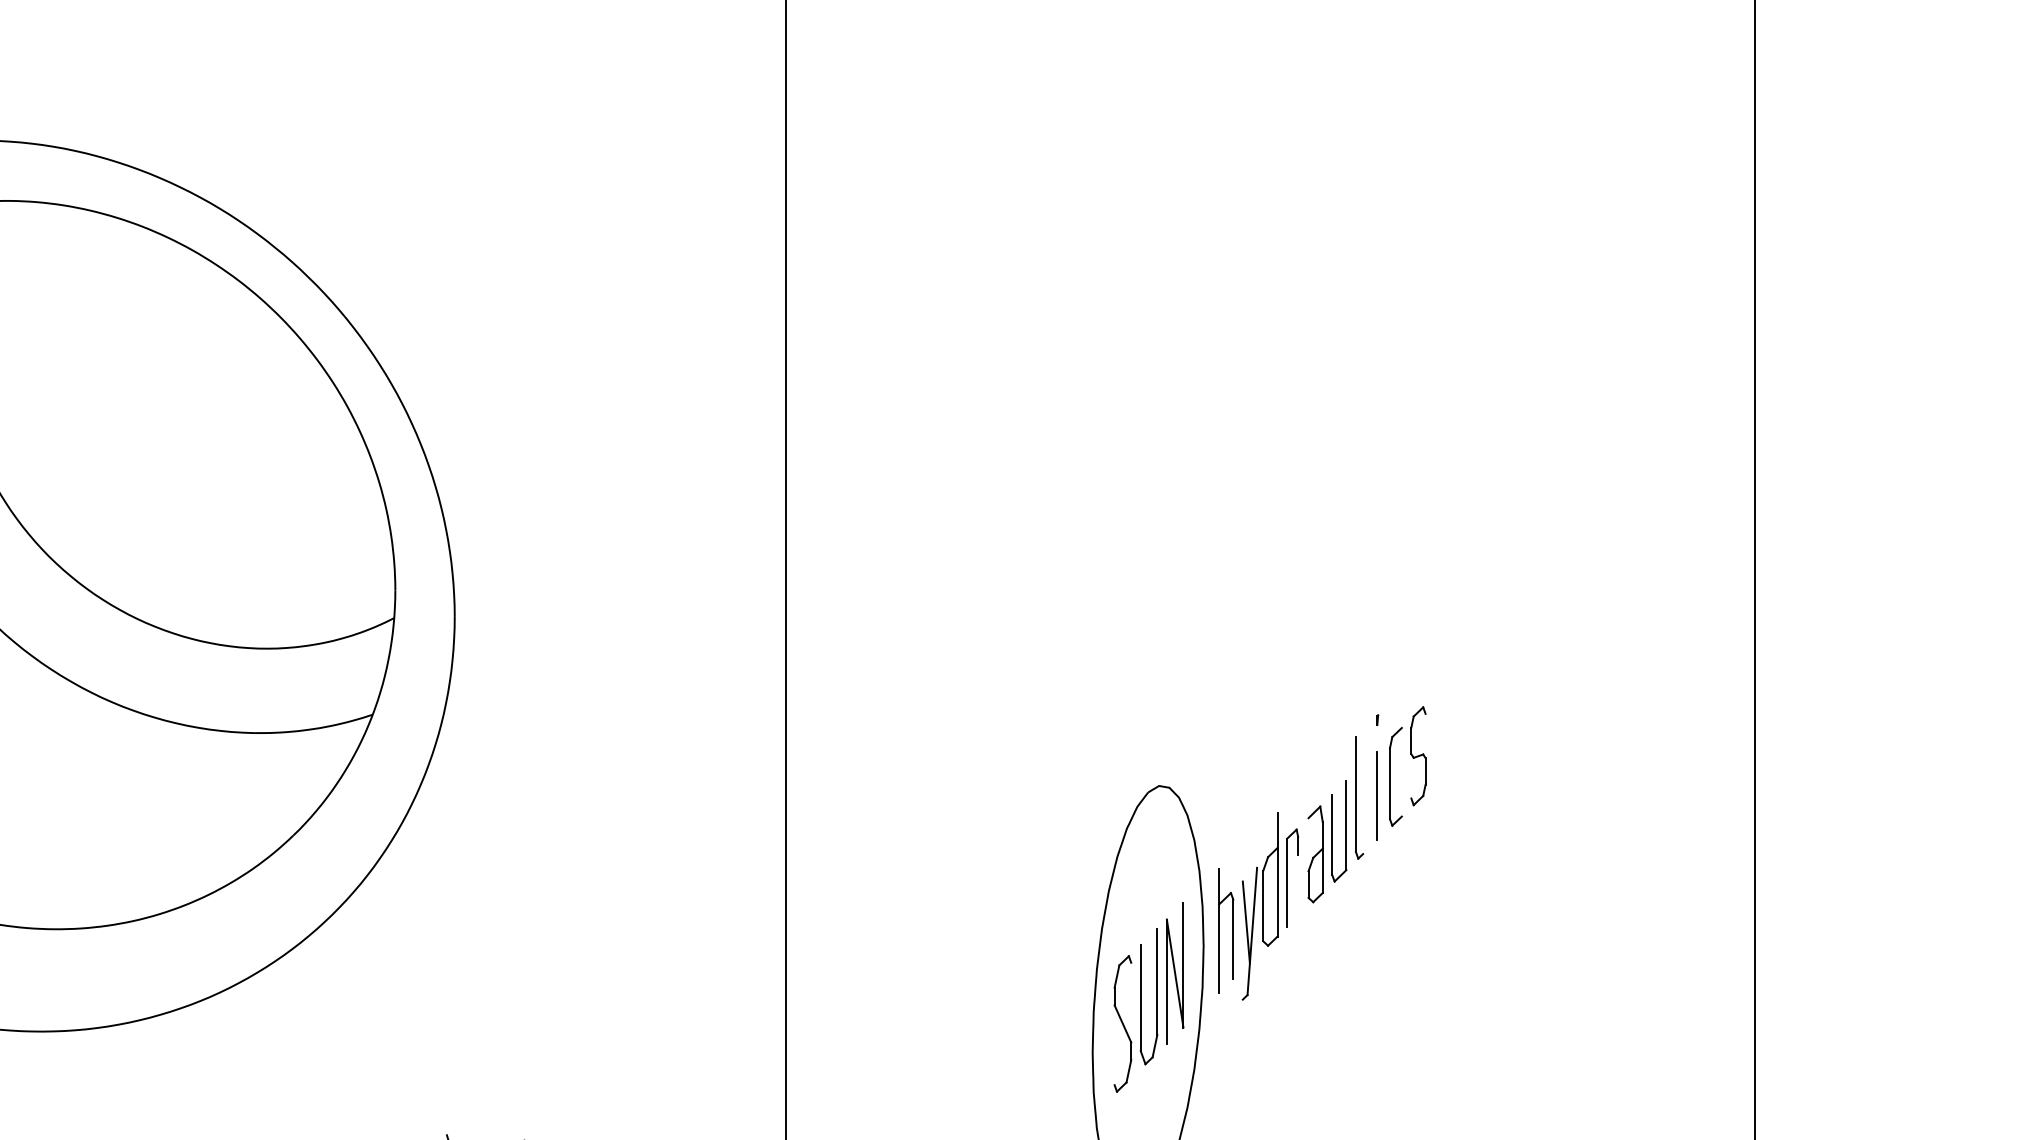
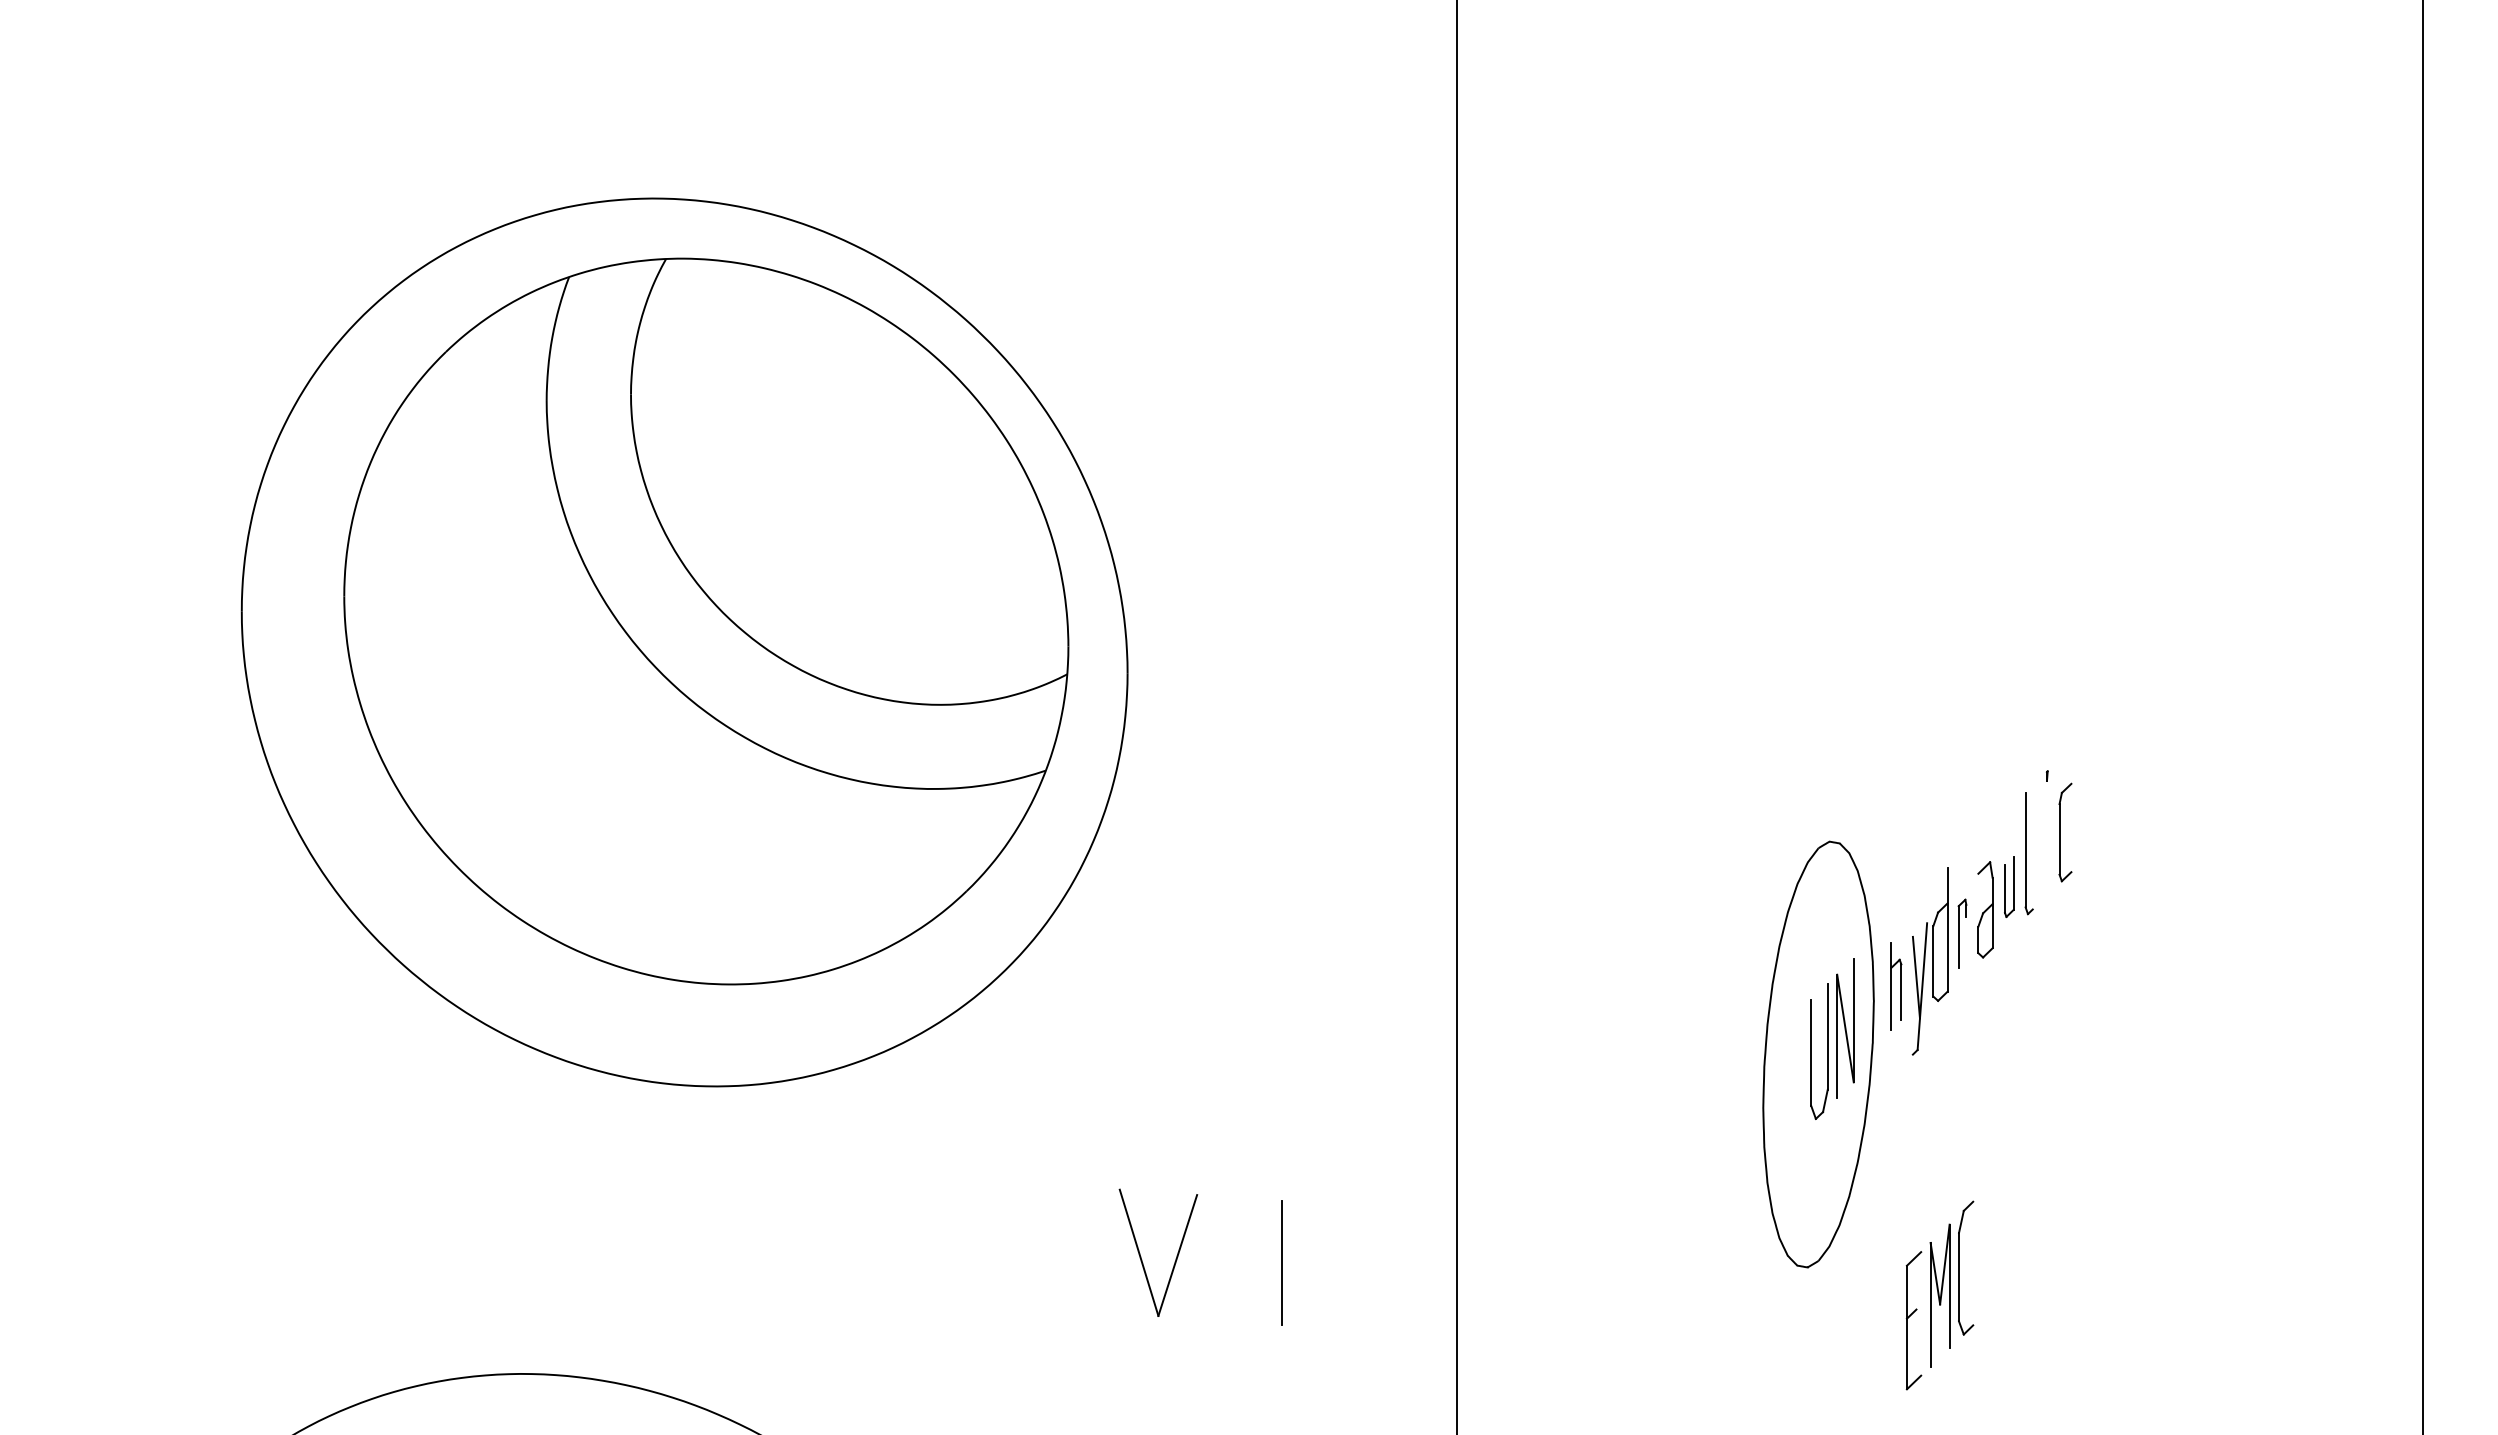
part: (1418, 755) -> (2087, 811), removed
line: (1376, 795) -> (2046, 851), removed
part: (1339, 830) -> (2009, 886), size x0.6
part: (1292, 878) -> (1962, 933), size x0.7
part: (1226, 931) -> (1896, 986), size x0.7
part: (1122, 1023) -> (1793, 1078), removed

